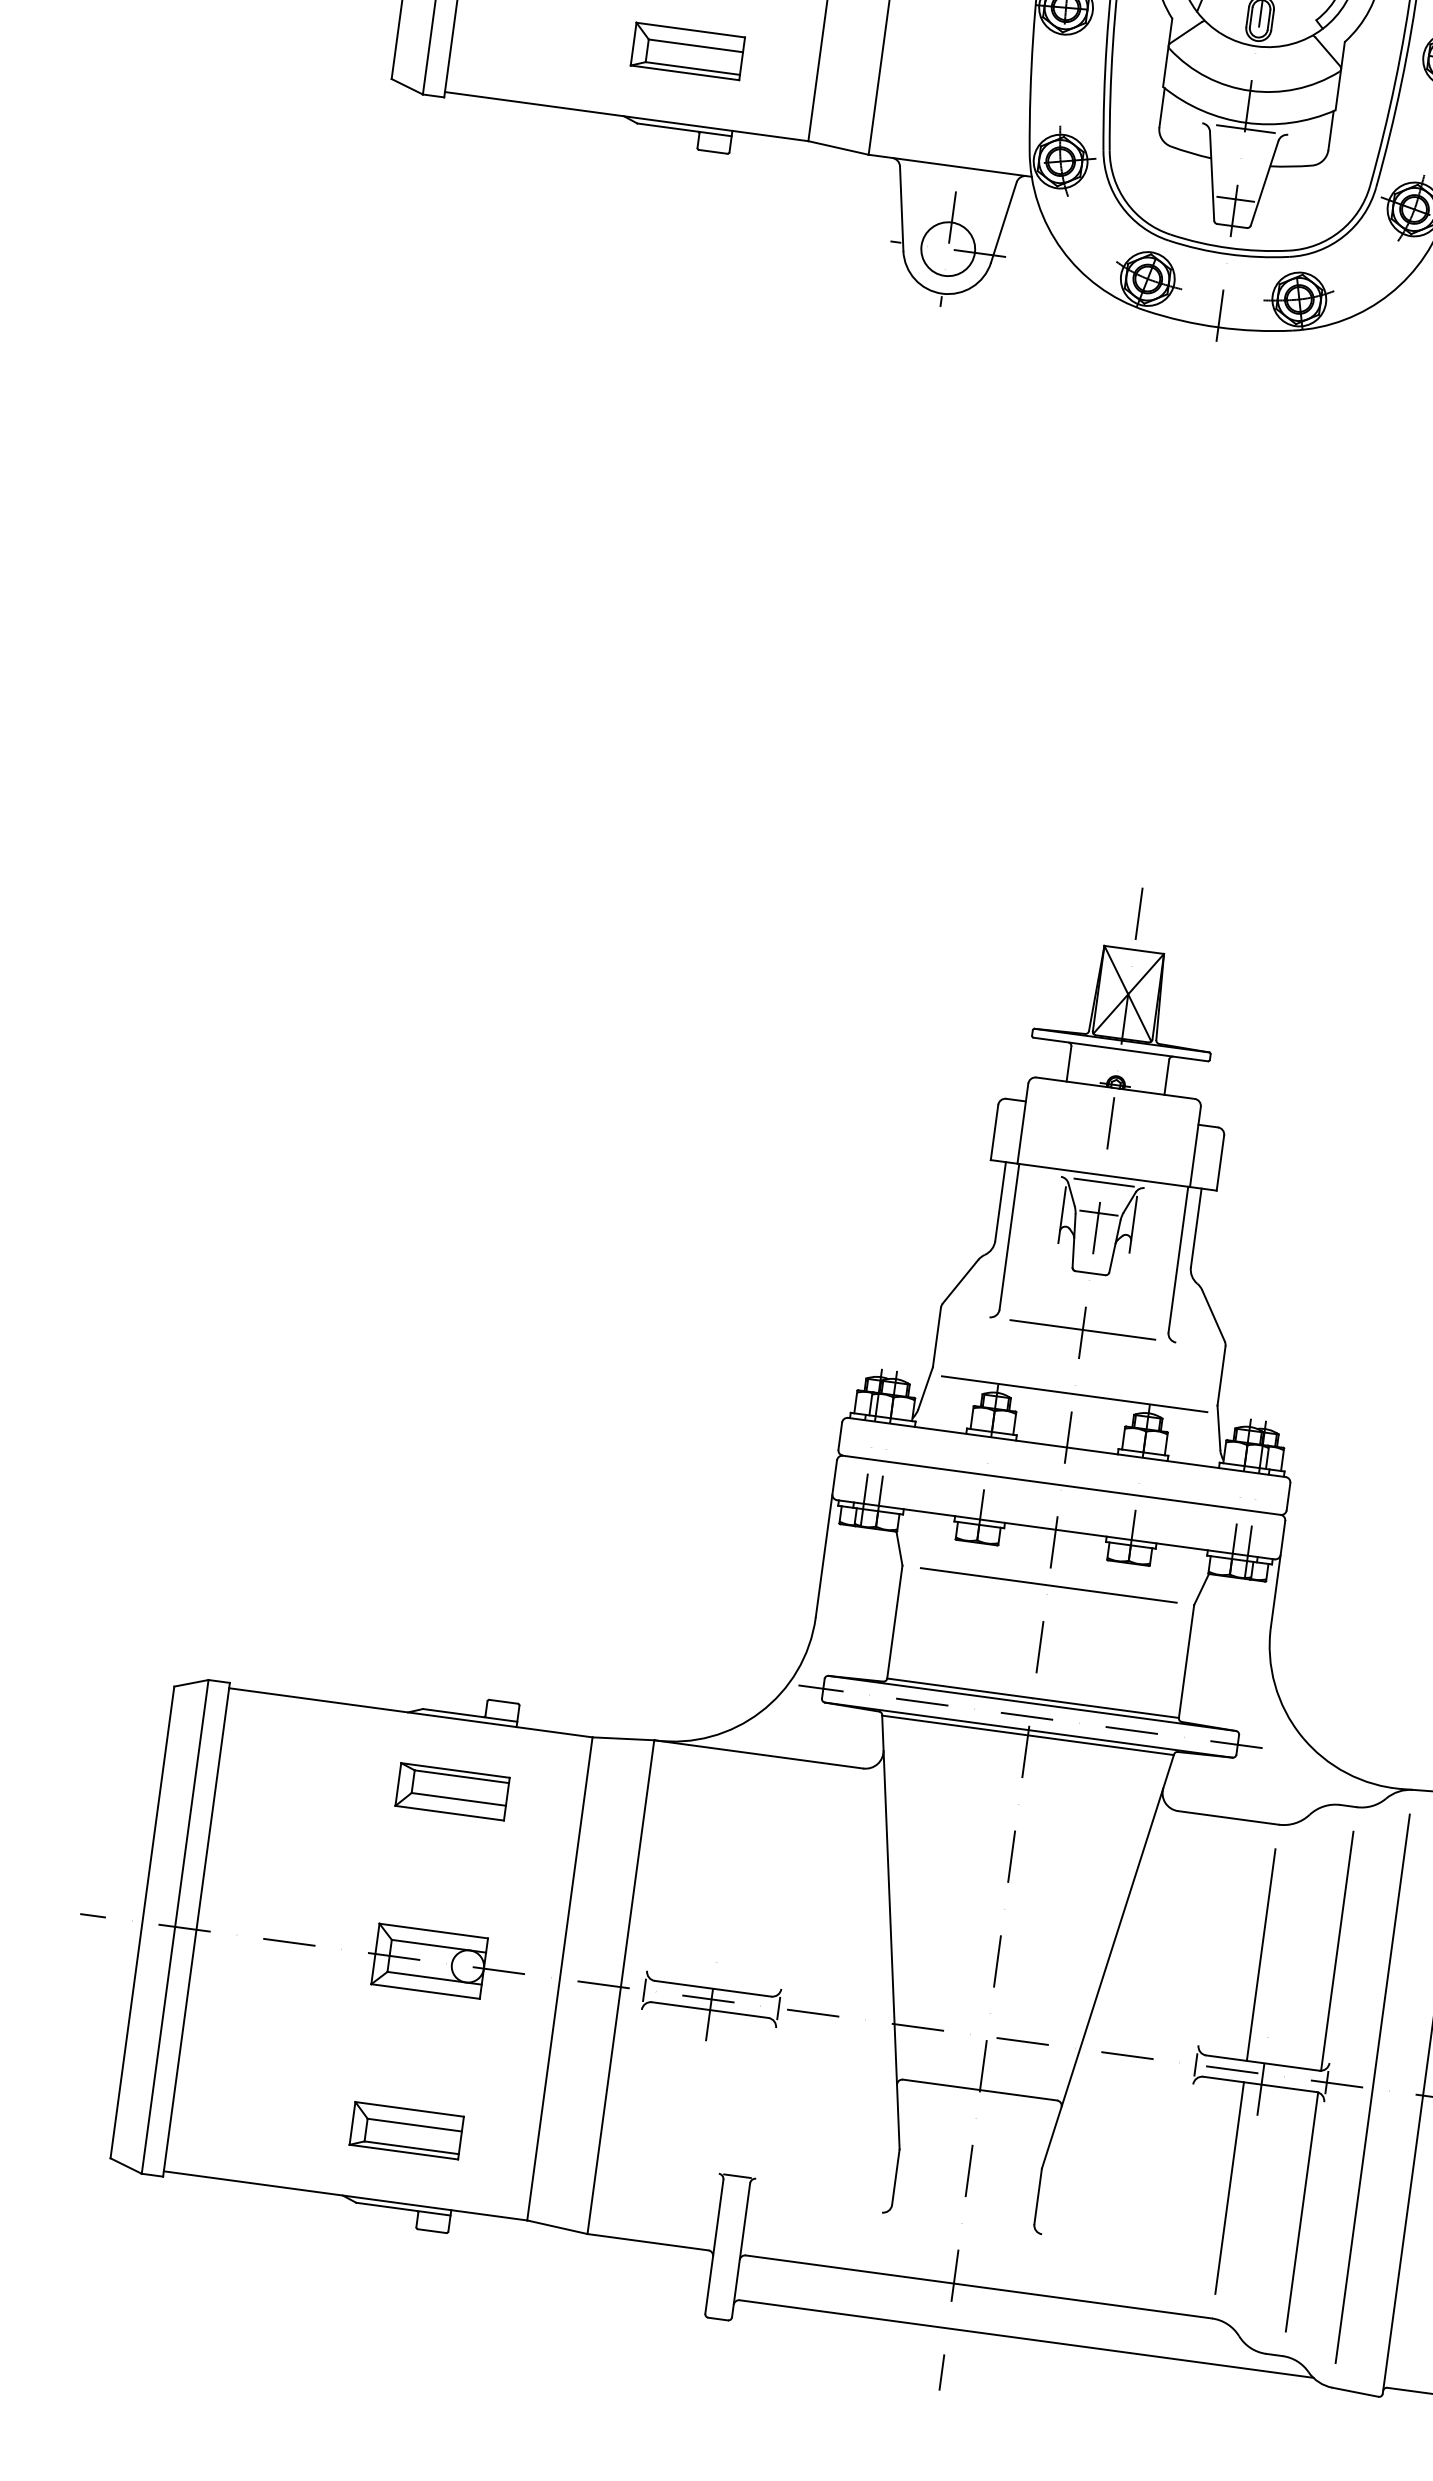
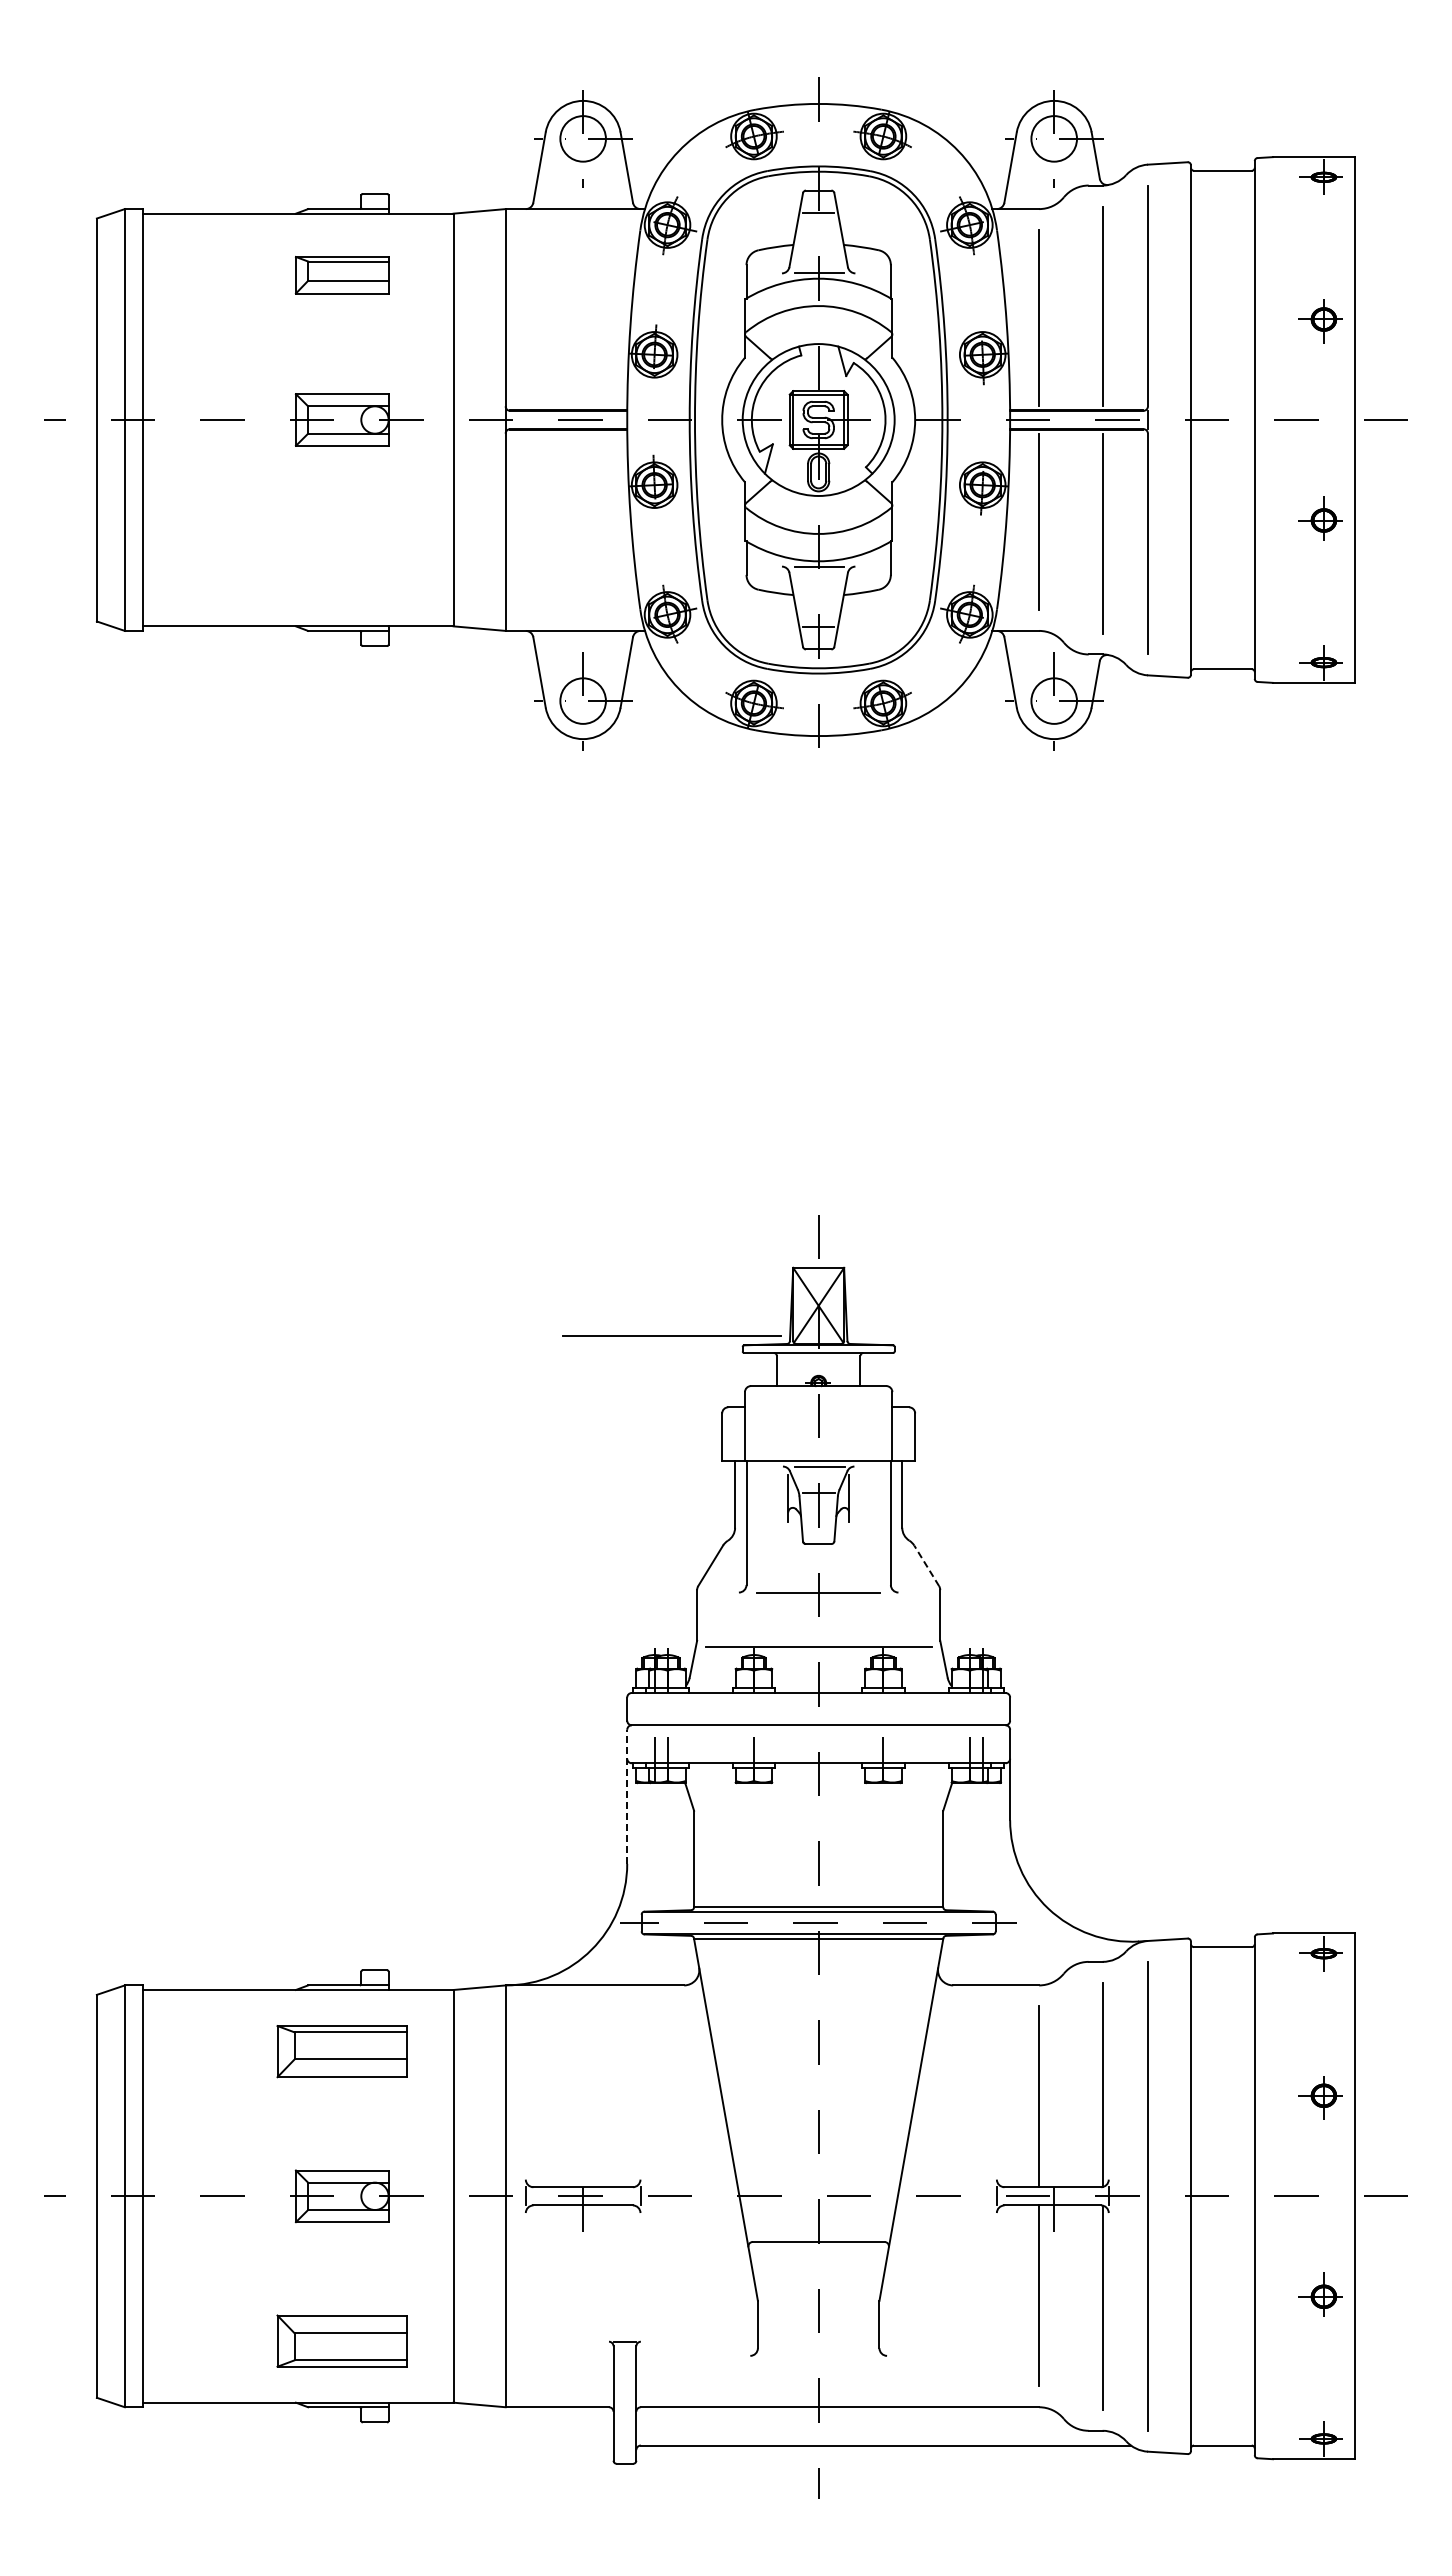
part: (686, 51) -> (341, 564), removed
line: (1213, 1315) -> (926, 1565), solid -> dashed
line: (826, 1538) -> (627, 1796), solid -> dashed
line: (1048, 1585) -> (671, 1335), moved
part: (451, 1791) -> (341, 2051), size x1.4
part: (405, 2129) -> (341, 2340), size x1.4

